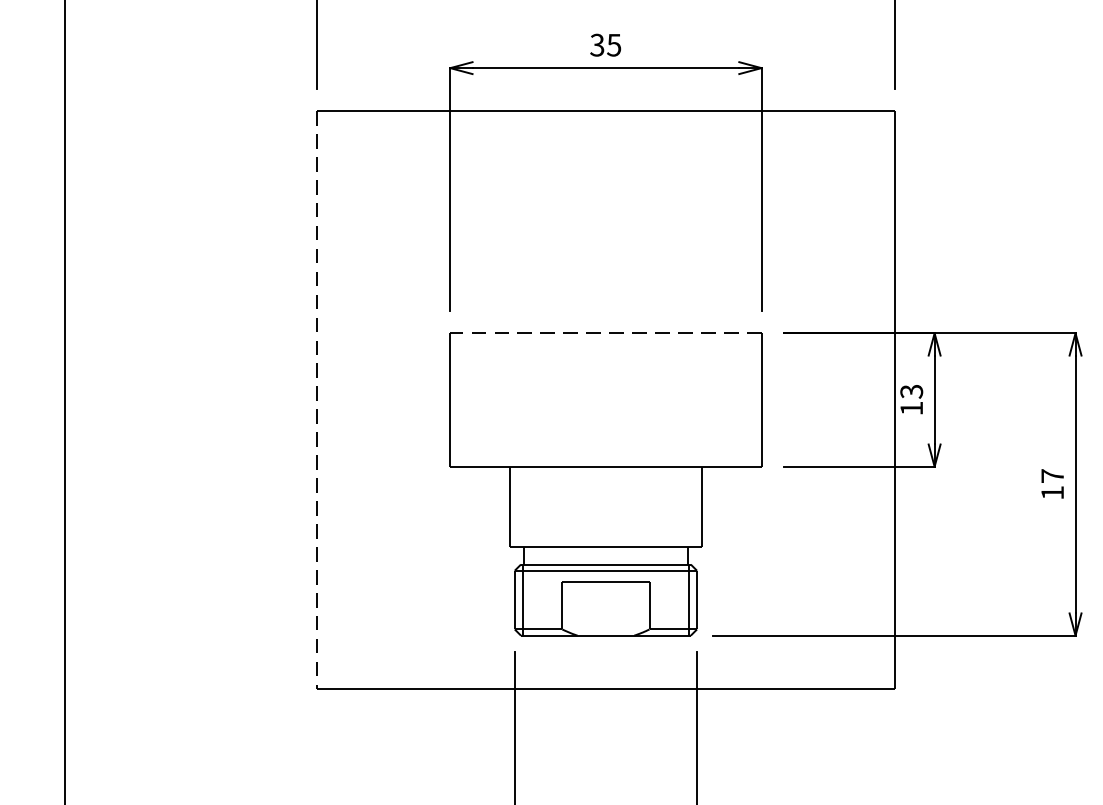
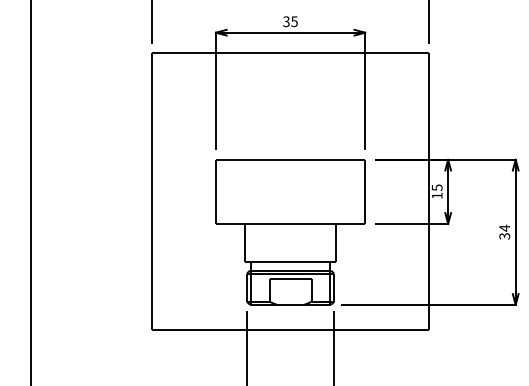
line: (605, 332) -> (290, 159), dashed -> solid
text: (910, 391) -> (436, 187), 13 -> 15
line: (317, 399) -> (152, 191), dashed -> solid
text: (1052, 482) -> (504, 231), 17 -> 34

